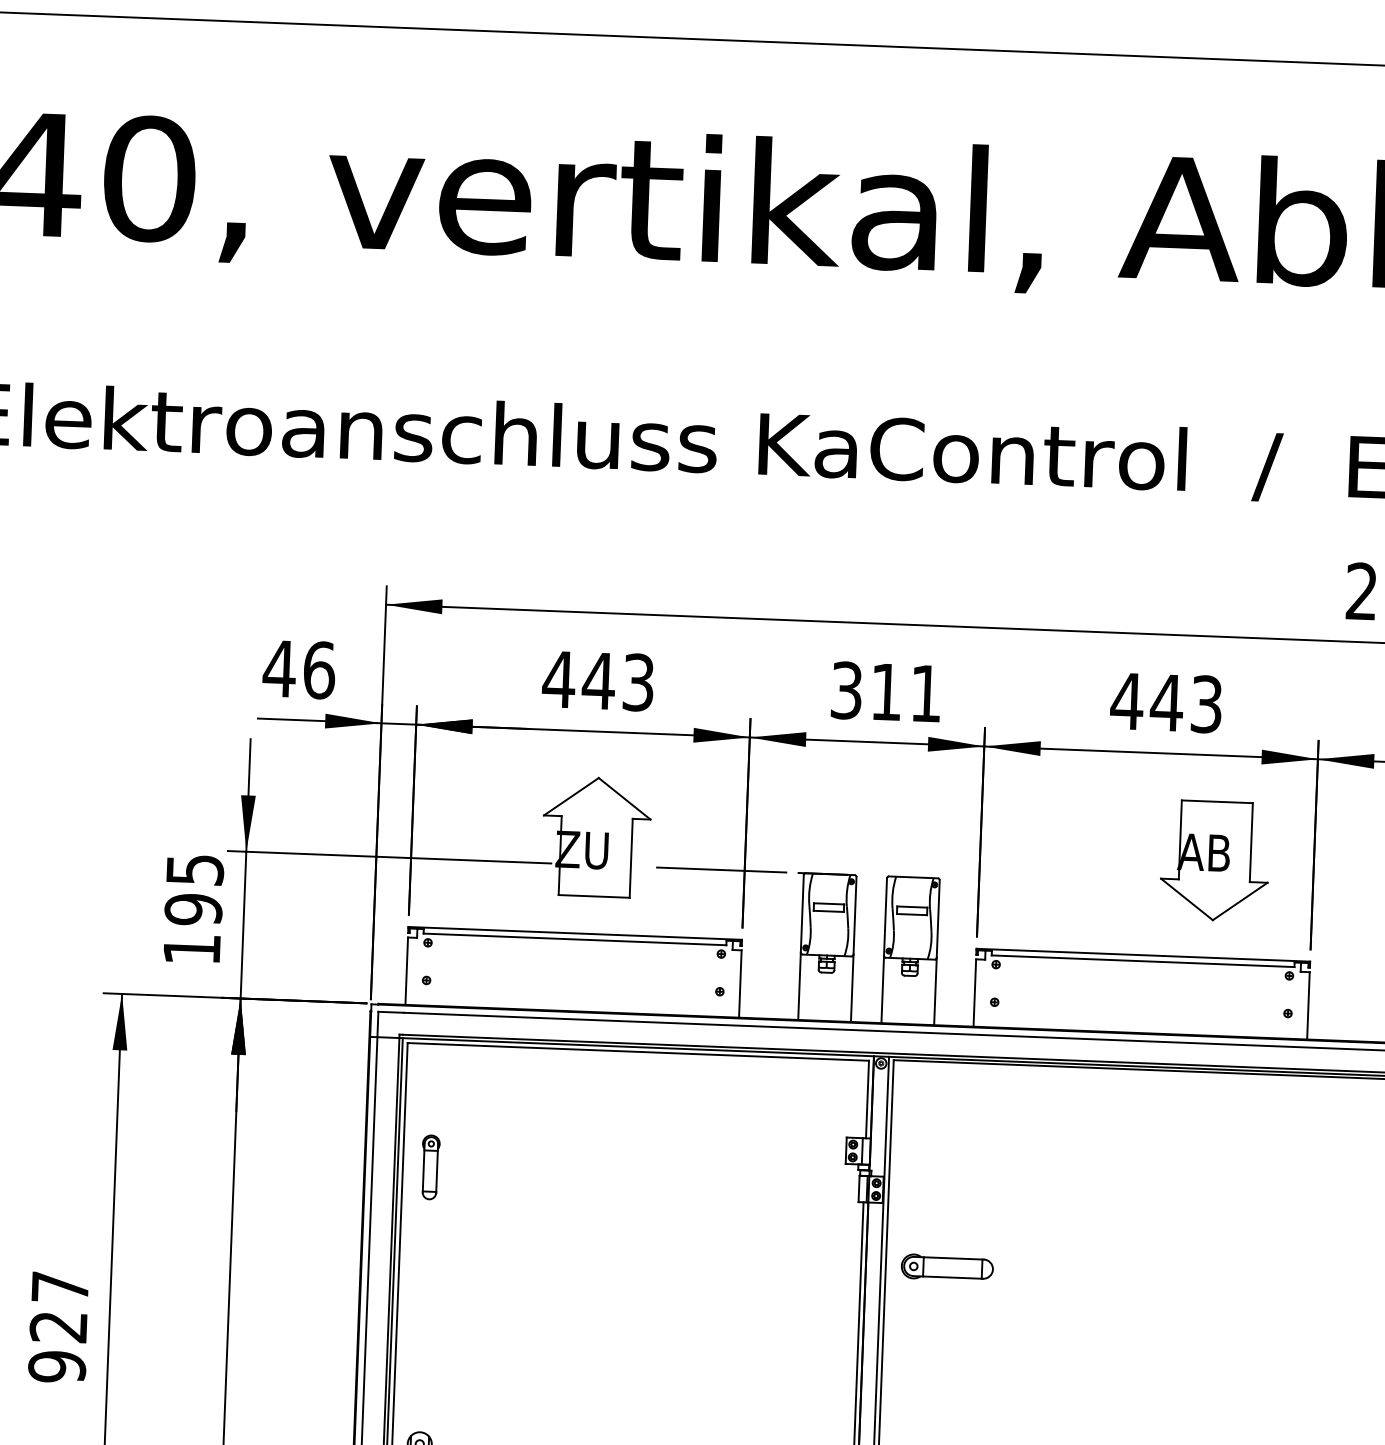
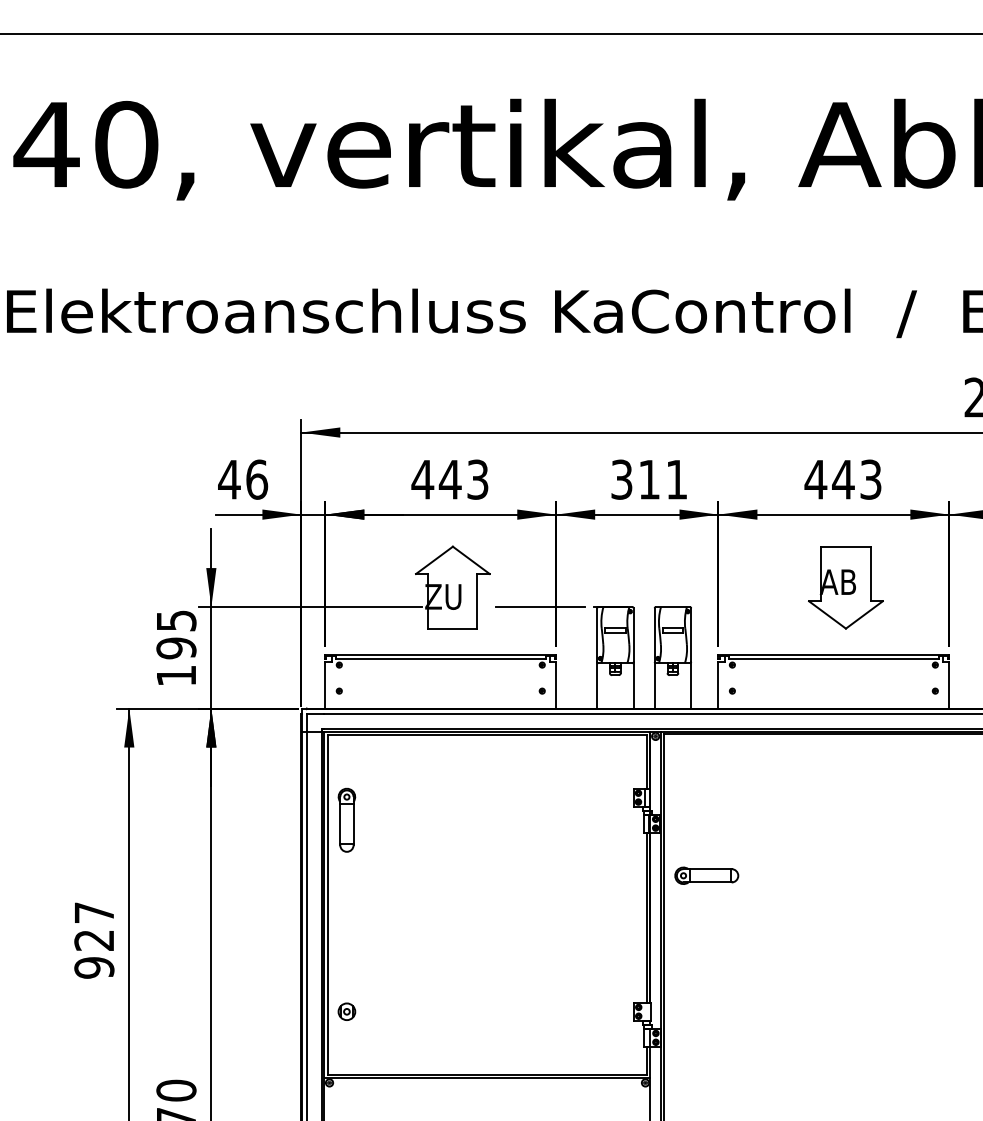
part: (1214, 860) -> (845, 587), moved
part: (429, 1166) -> (346, 819), size x1.43

